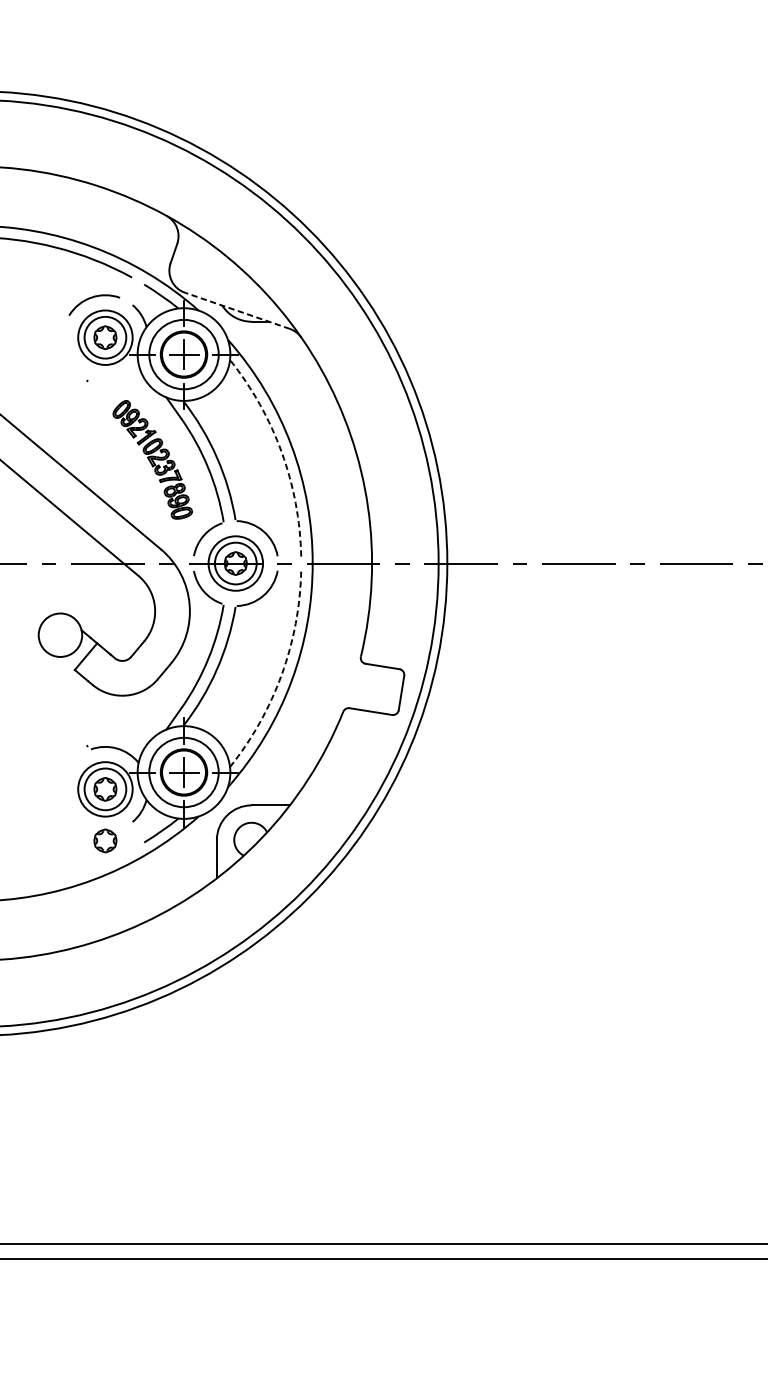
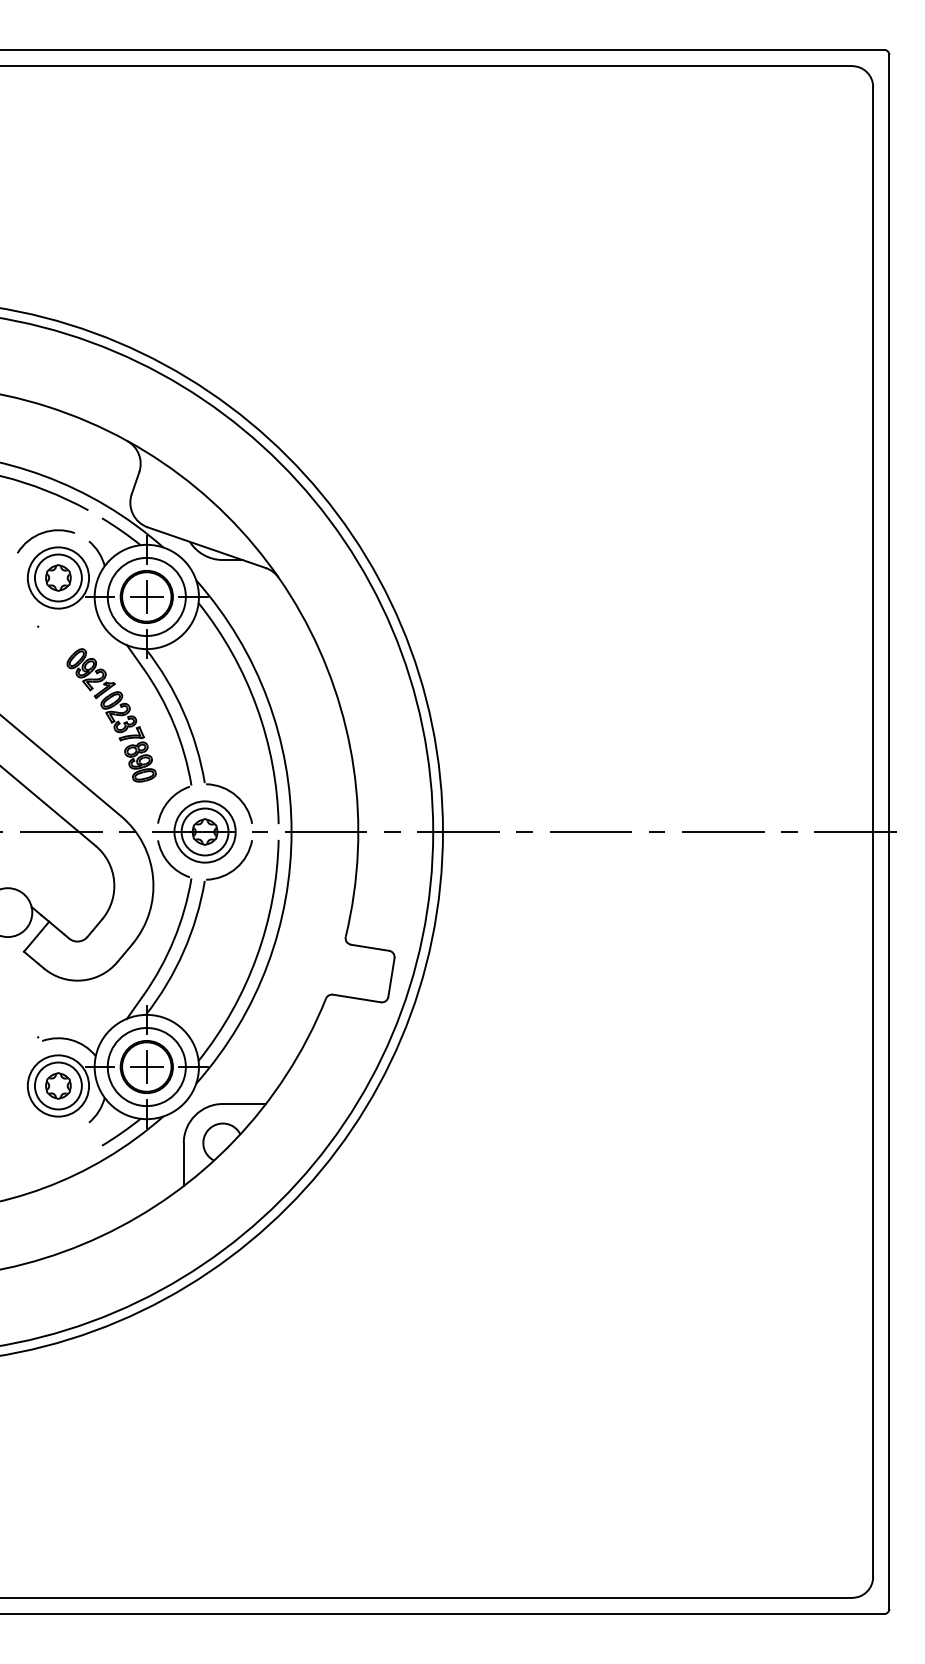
line: (237, 310) -> (206, 547), dashed -> solid
arc: (281, 452) -> (256, 707), dashed -> solid
arc: (281, 674) -> (256, 956), dashed -> solid
part: (105, 840) -> (58, 1143), removed

